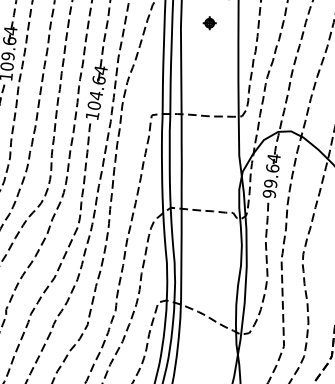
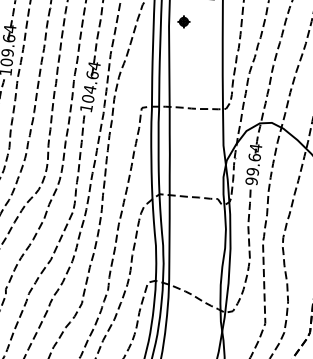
part: (209, 22) -> (183, 21), moved

